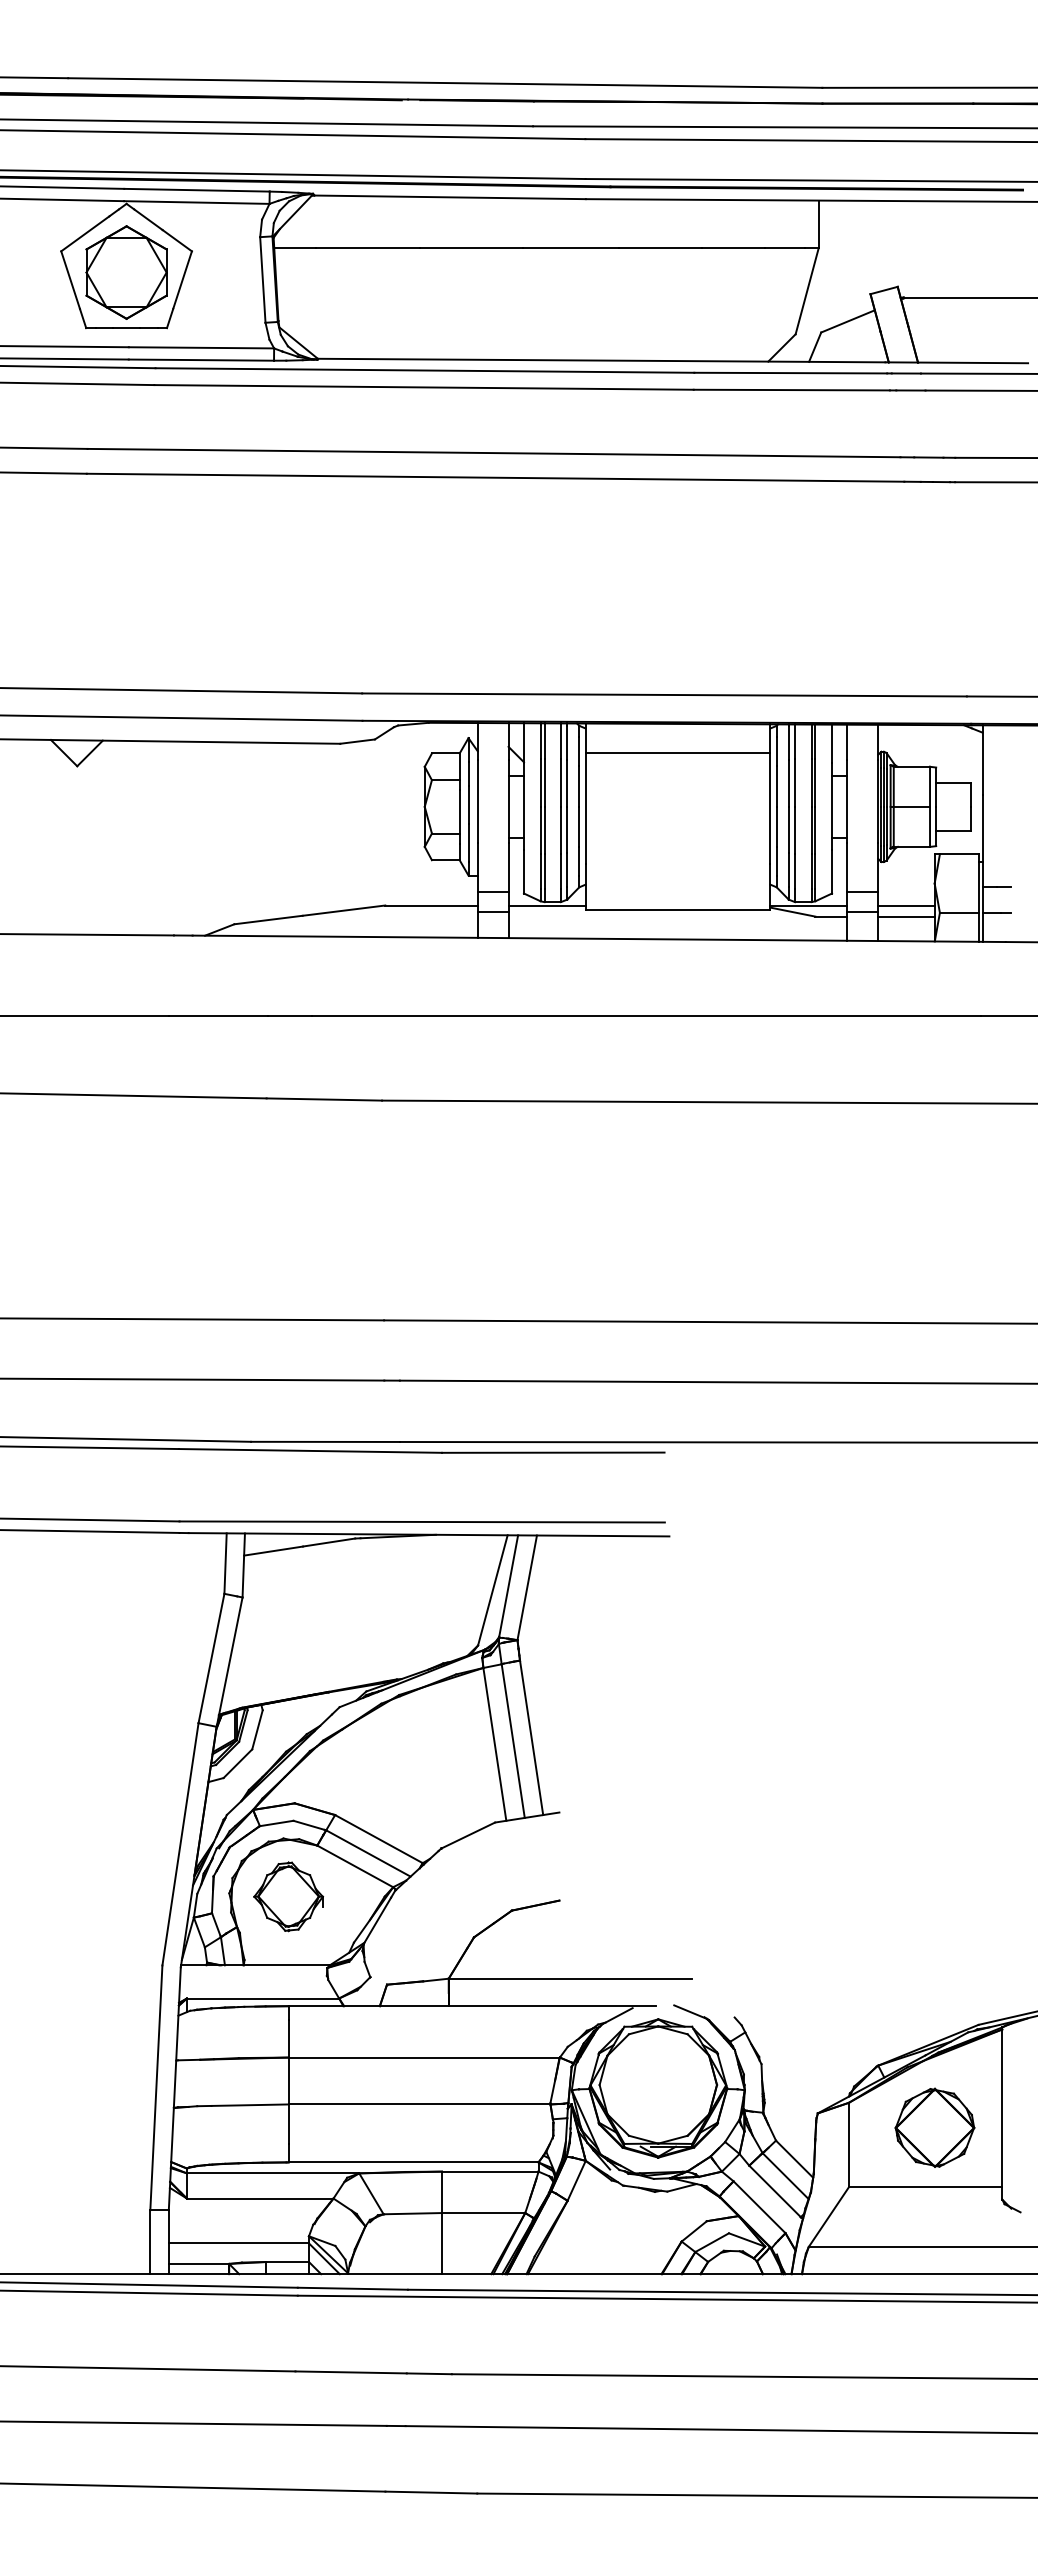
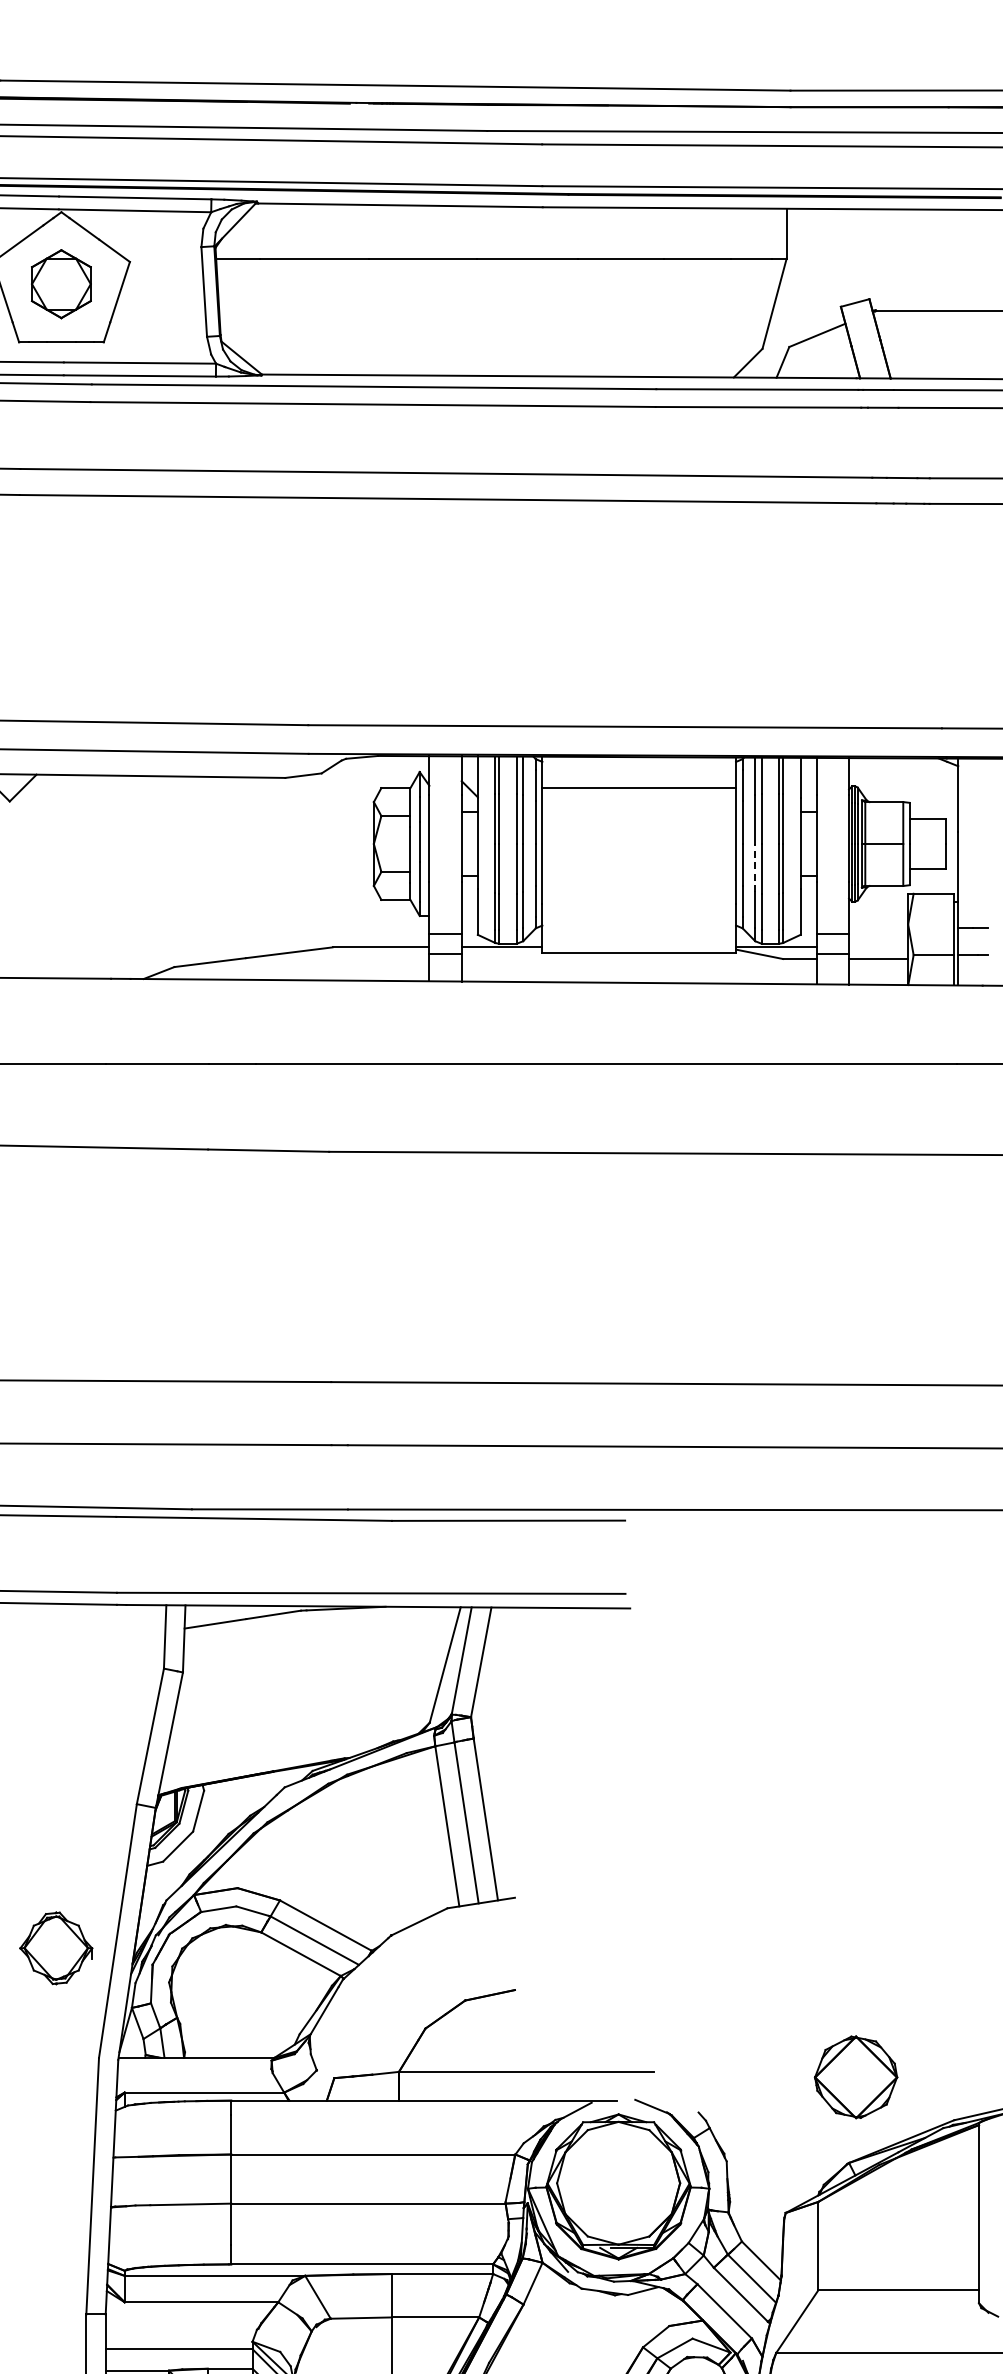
part: (126, 272) -> (61, 284), size x0.7
line: (788, 829) -> (755, 867), solid -> dashed
line: (906, 905) -> (878, 947), removed
part: (288, 1896) -> (56, 1948), moved
part: (934, 2127) -> (855, 2076), moved

